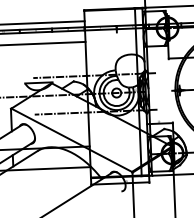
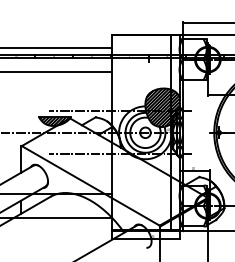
hatch: (130, 70) -> (162, 107), added
hatch: (38, 86) -> (54, 121), added

